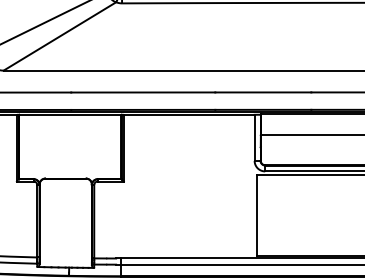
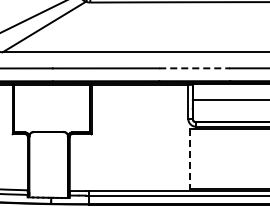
line: (264, 92) -> (195, 68), solid -> dashed
line: (257, 215) -> (190, 159), solid -> dashed

